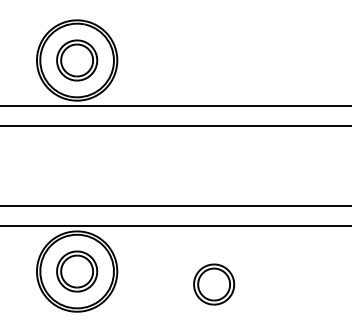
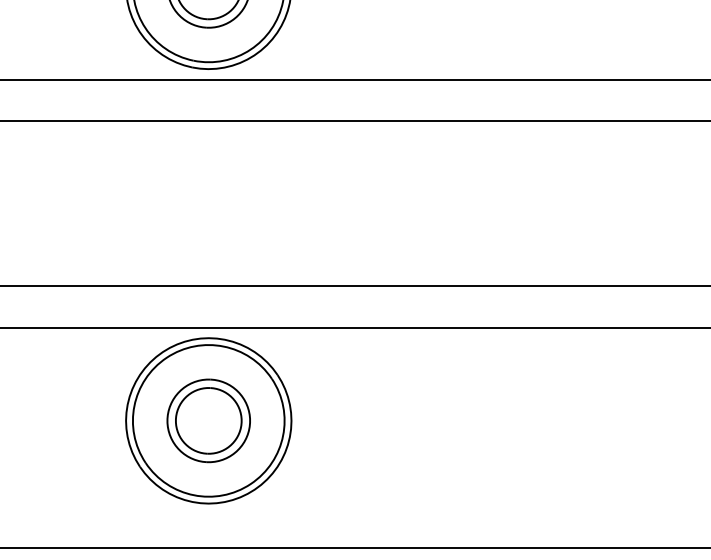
part: (214, 284) -> (491, 447), removed

